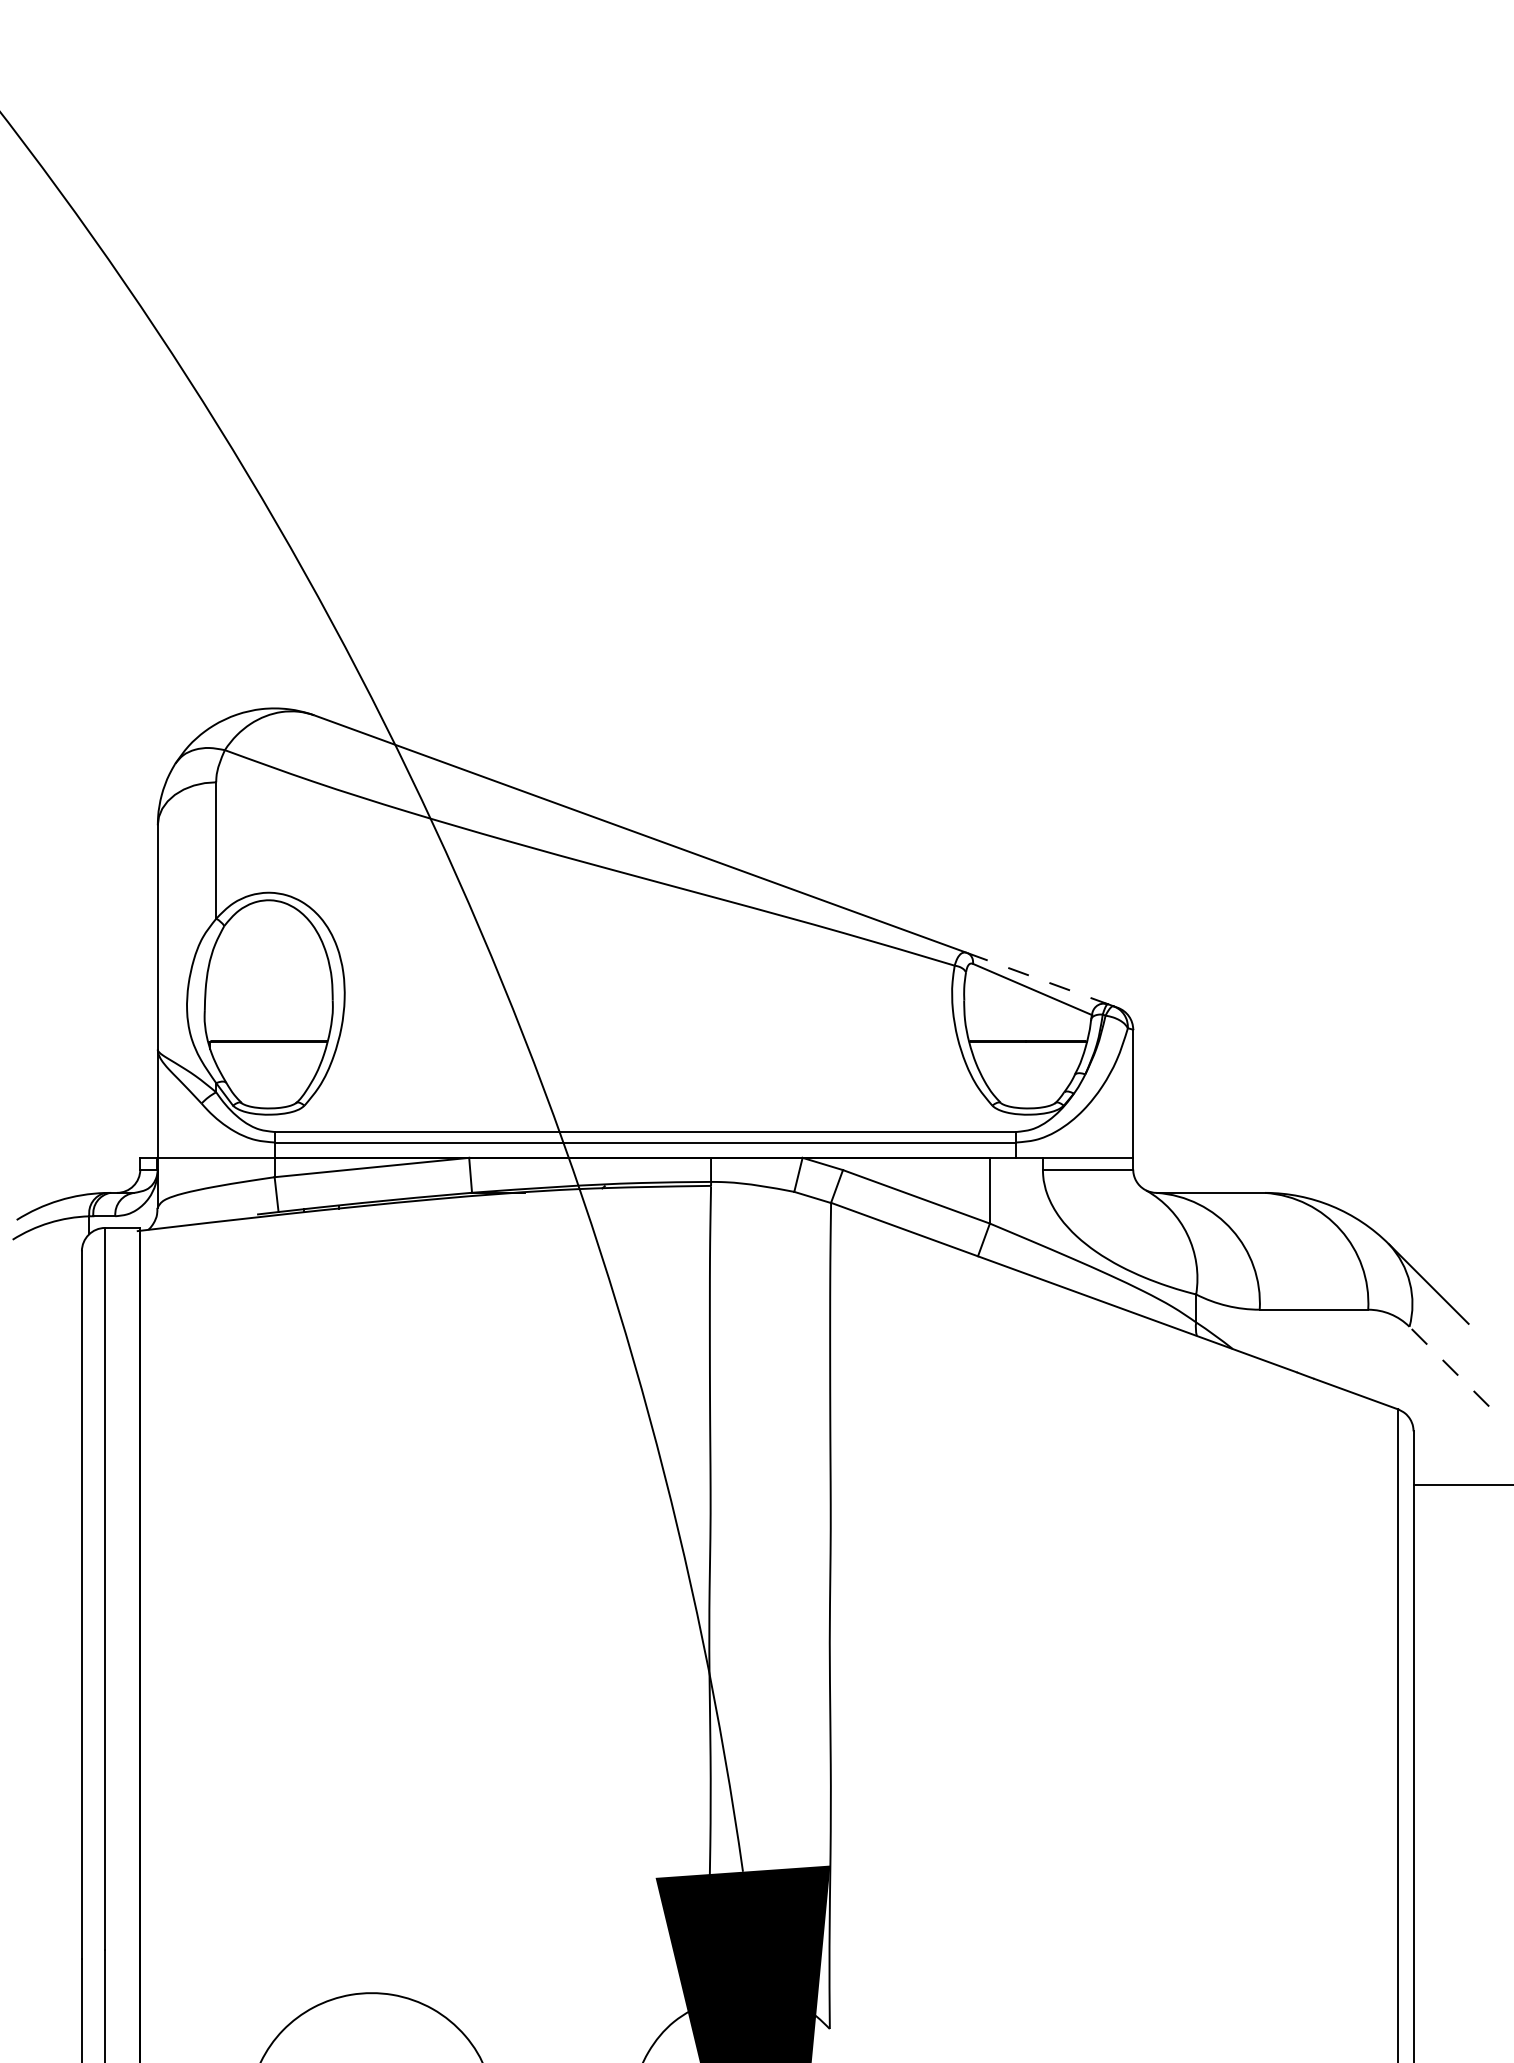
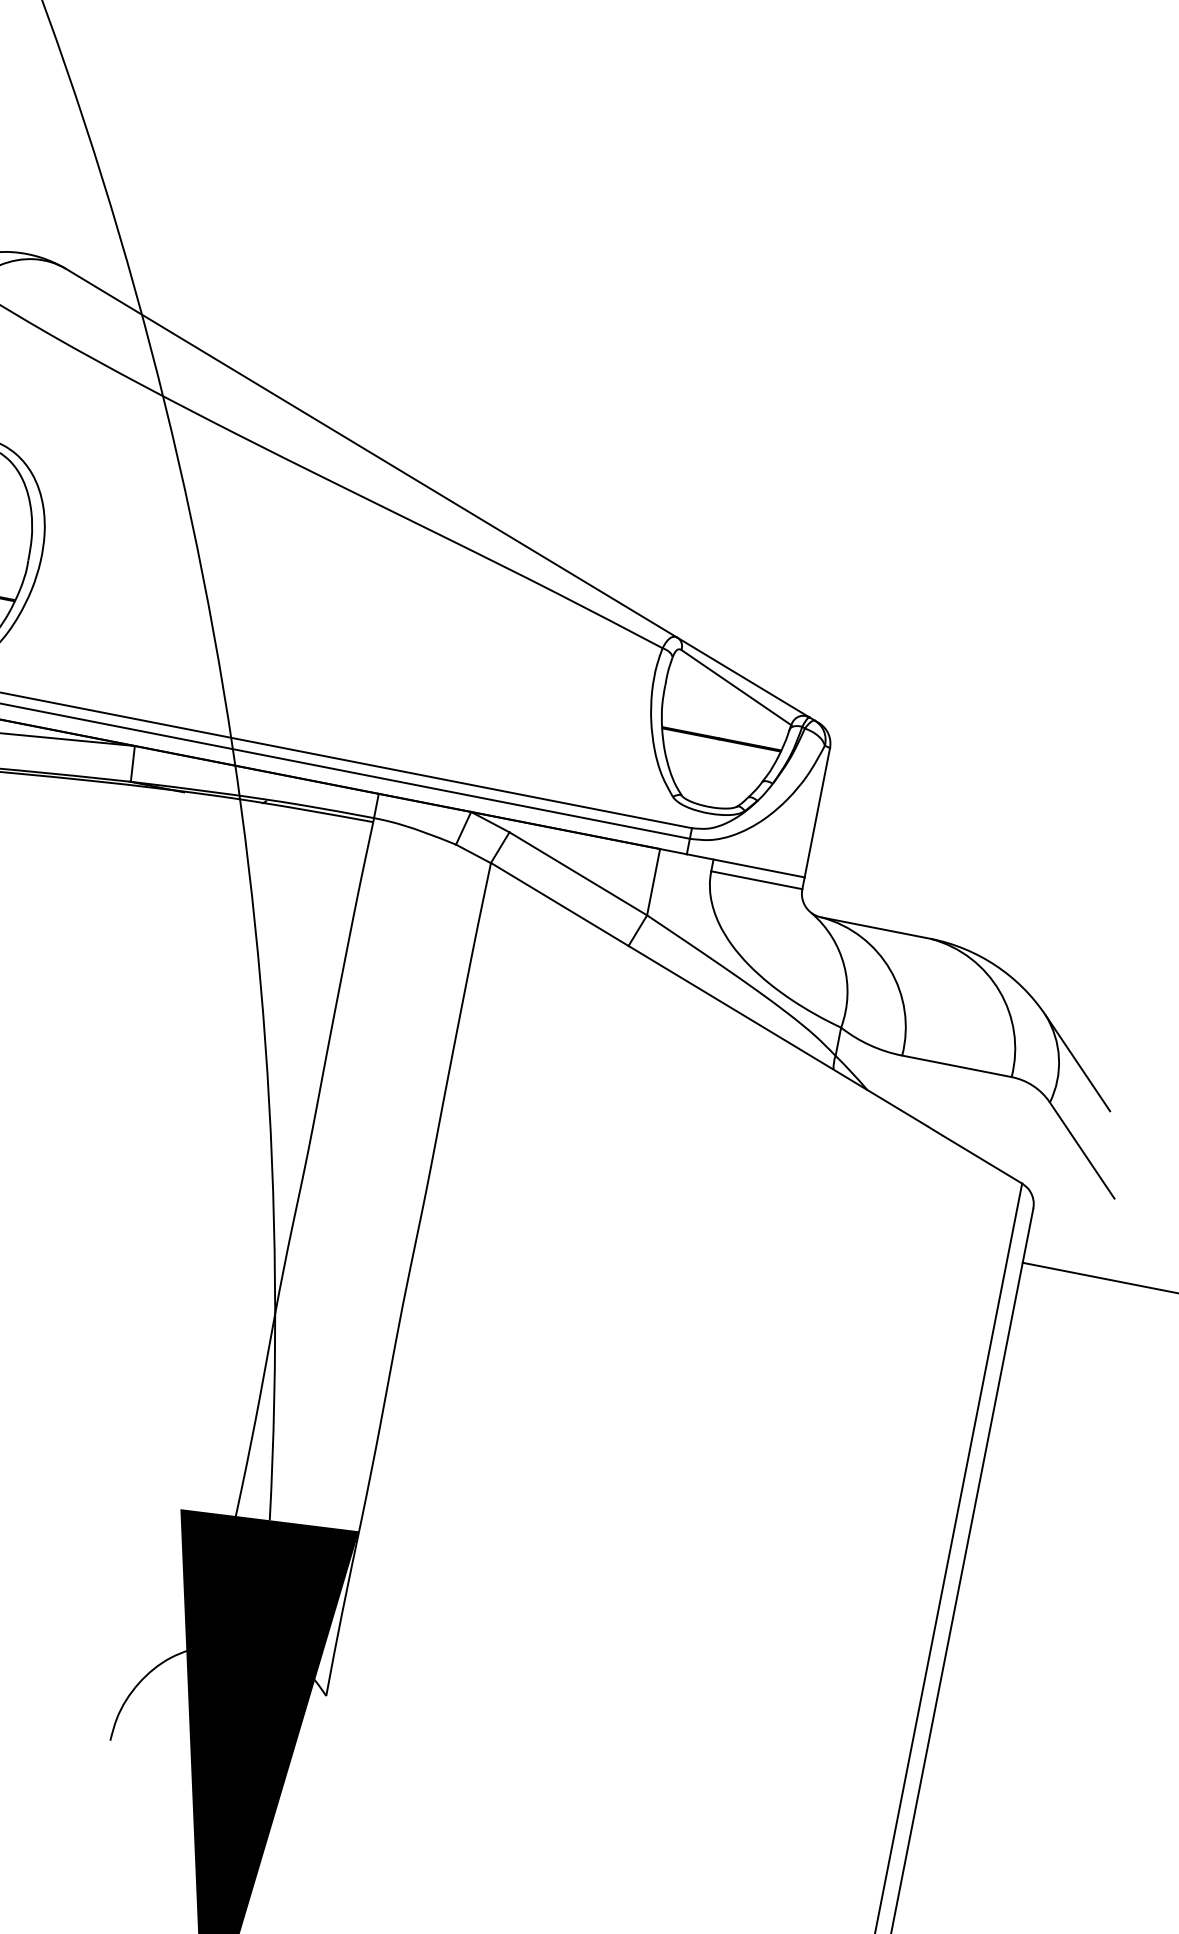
line: (1037, 978) -> (743, 677), dashed -> solid
line: (1449, 1366) -> (1082, 1150), dashed -> solid

